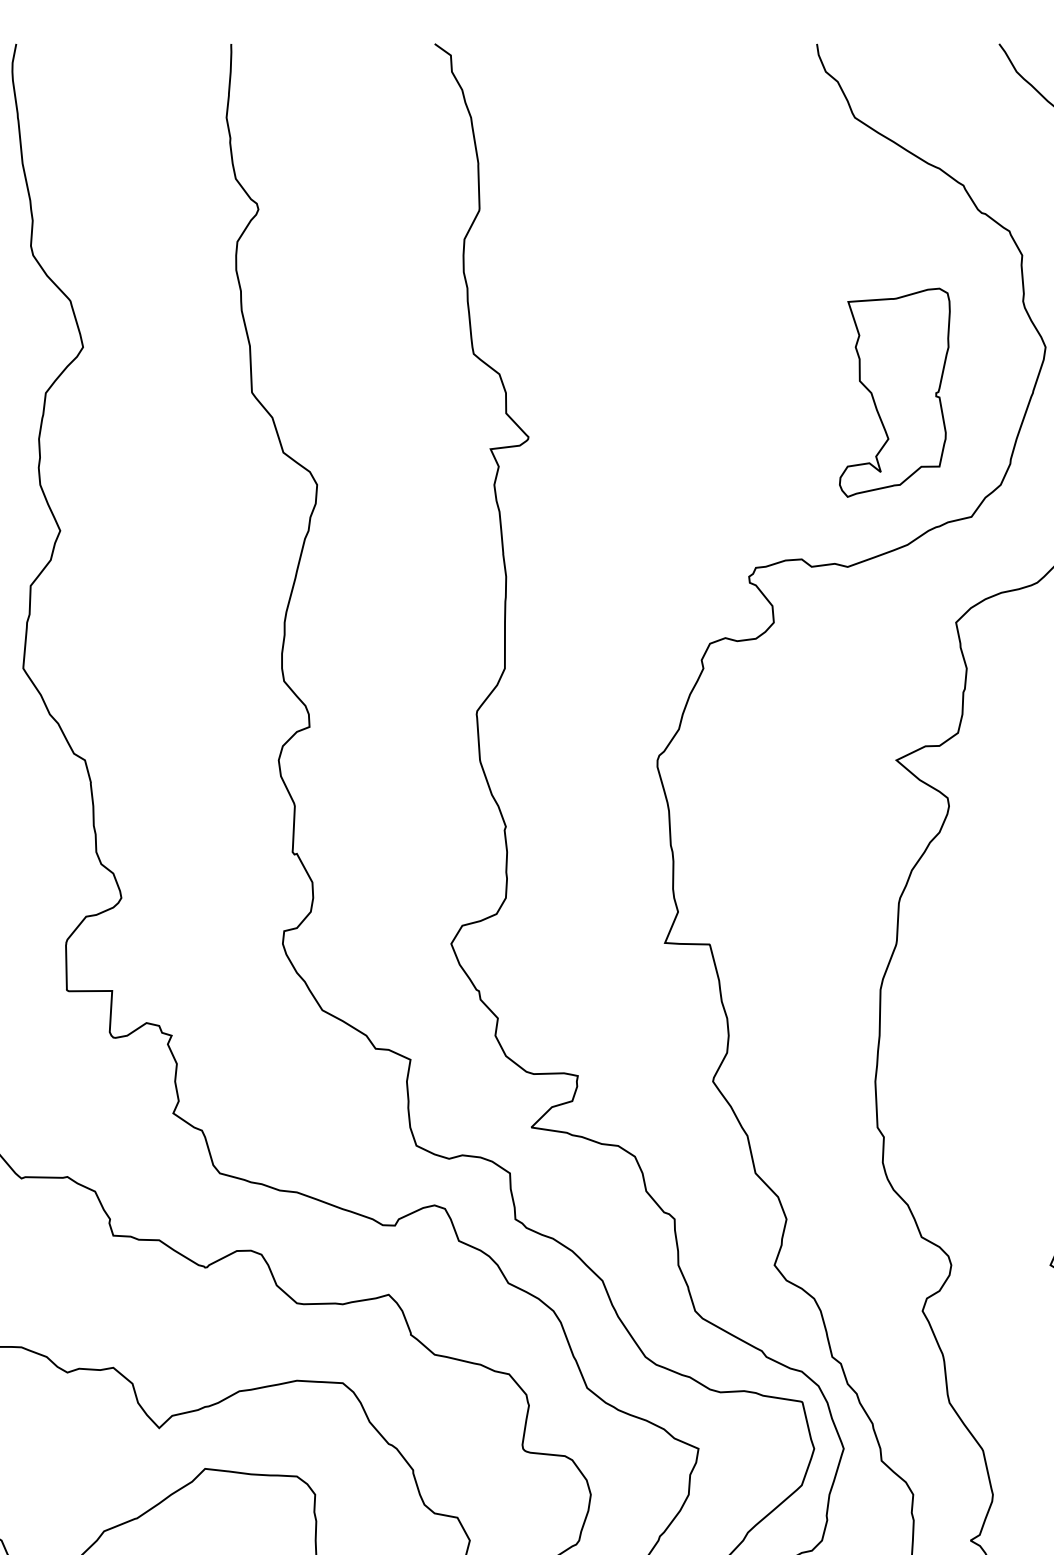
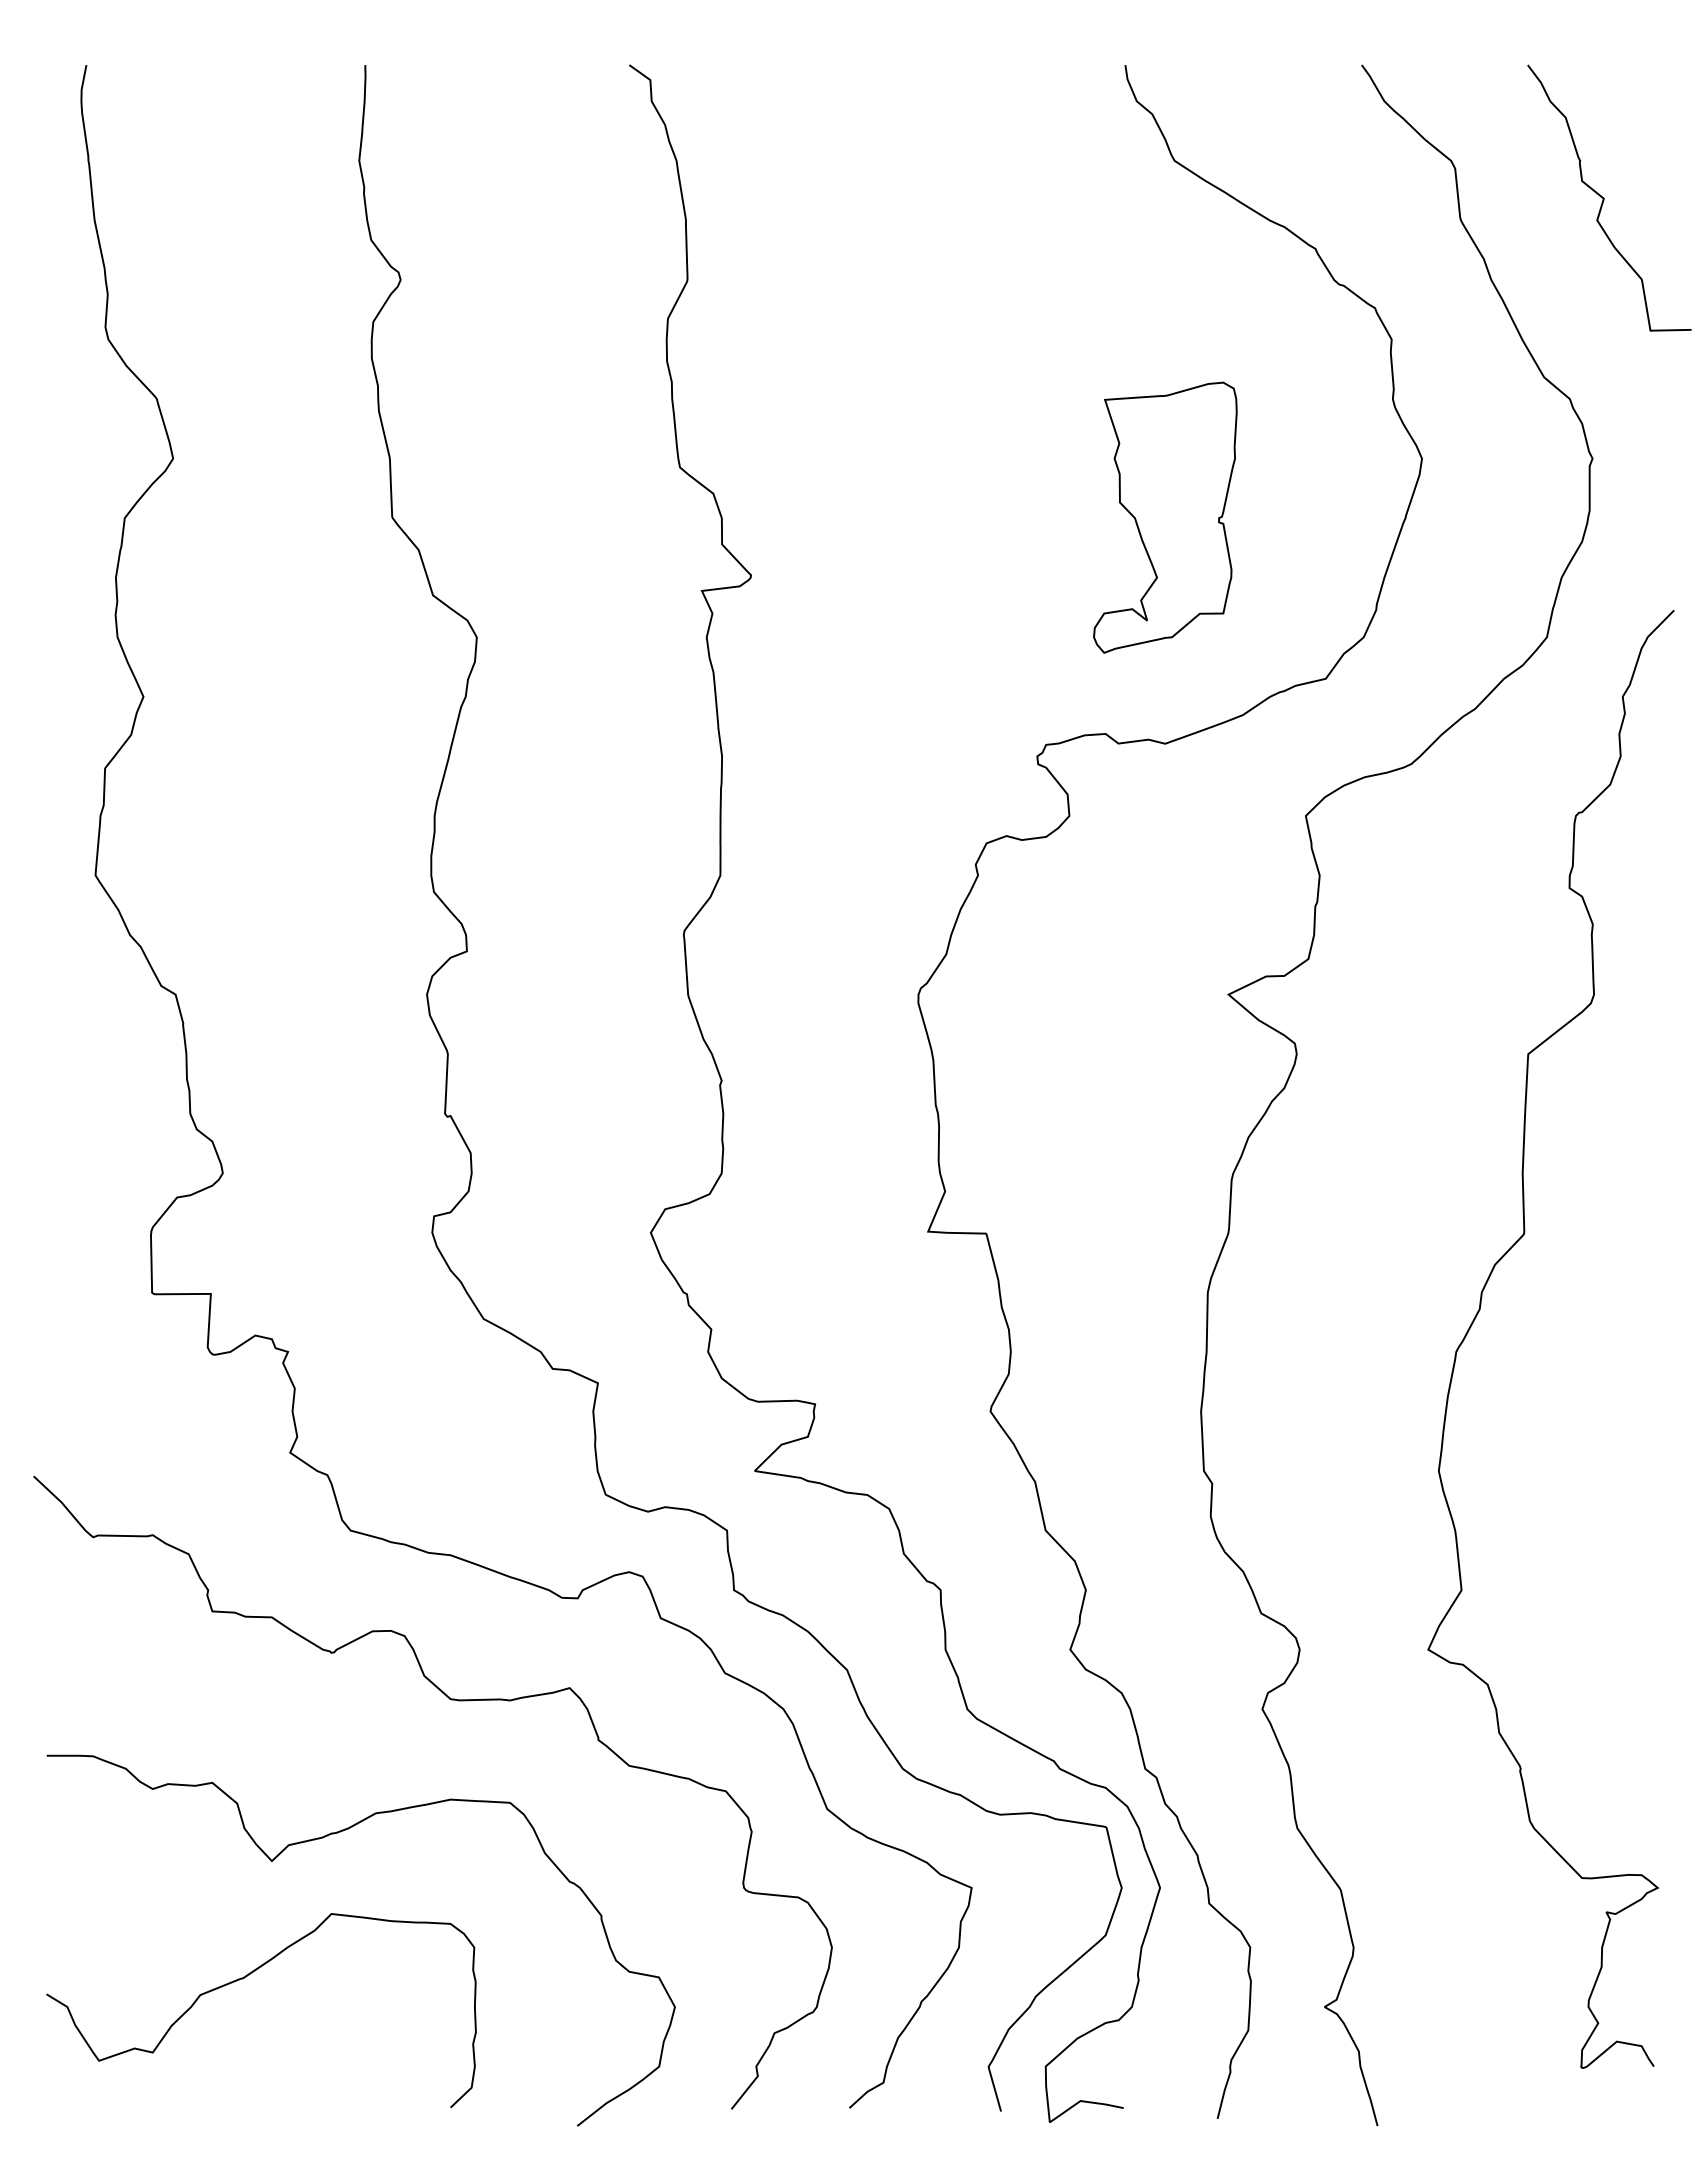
part: (894, 392) -> (1165, 517), moved

